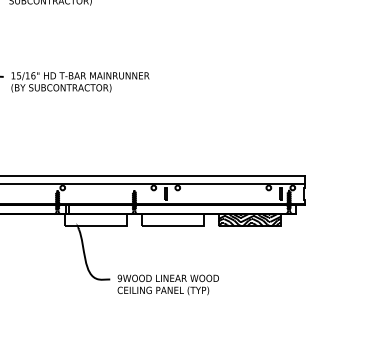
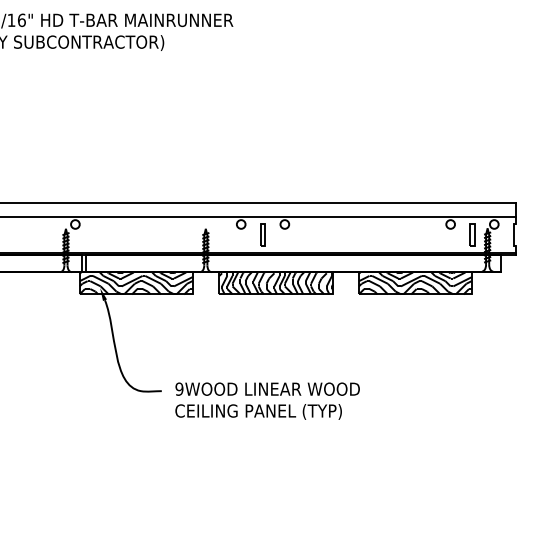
hatch: (96, 220) -> (136, 283), added
hatch: (172, 220) -> (275, 283), added

